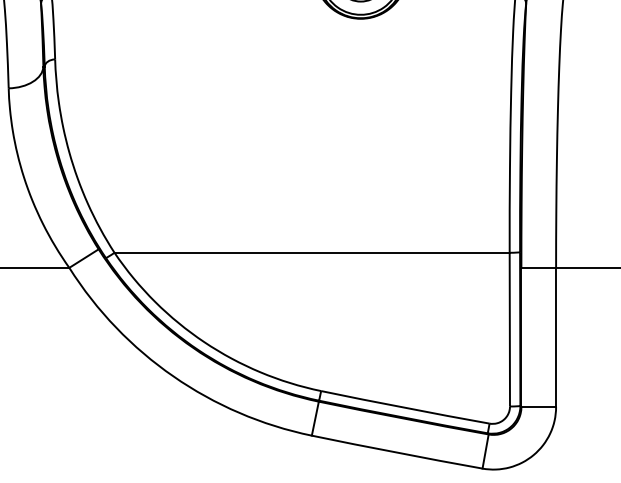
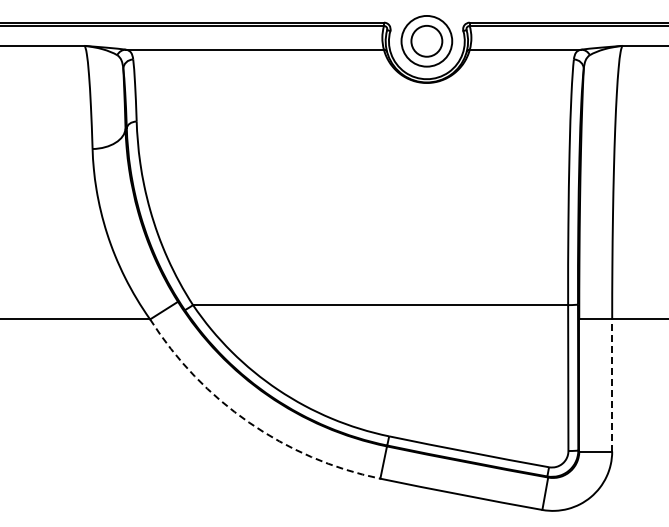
line: (556, 337) -> (612, 385), solid -> dashed
arc: (173, 376) -> (249, 422), solid -> dashed

